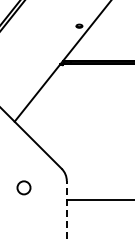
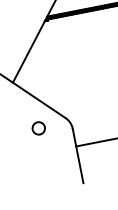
circle: (23, 187) -> (38, 128), moved
line: (66, 209) -> (77, 155), dashed -> solid

